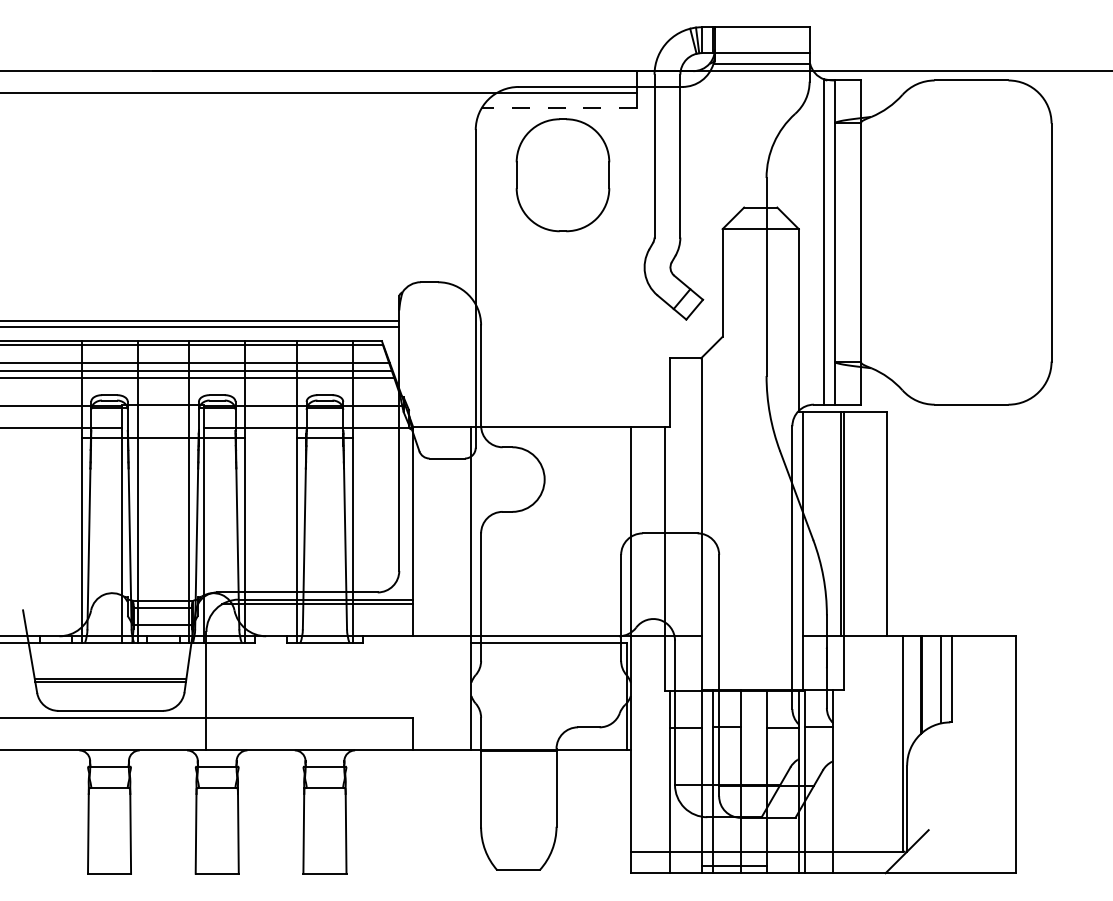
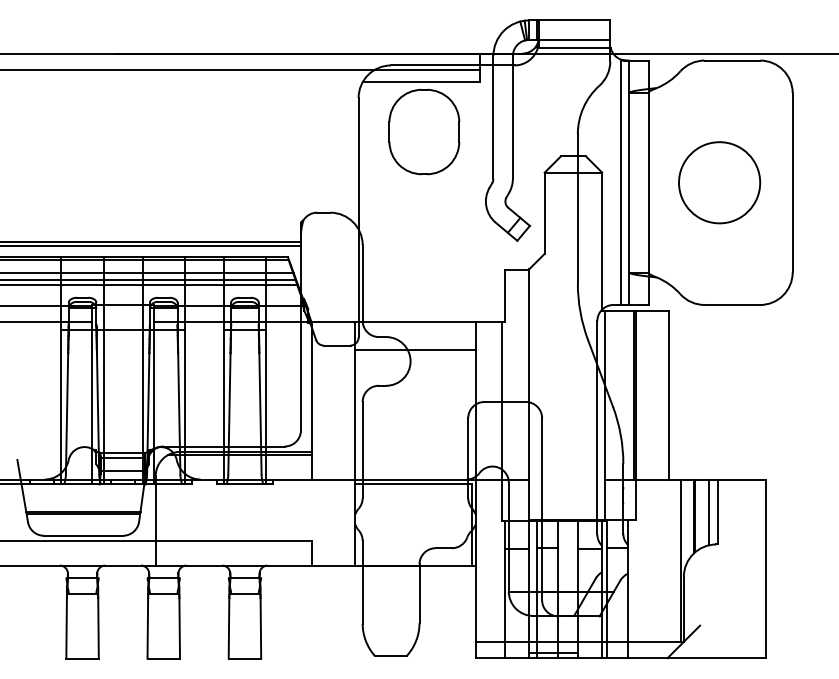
line: (559, 108) -> (421, 81), dashed -> solid
part: (954, 242) -> (719, 182), added
line: (551, 465) -> (415, 350), added

